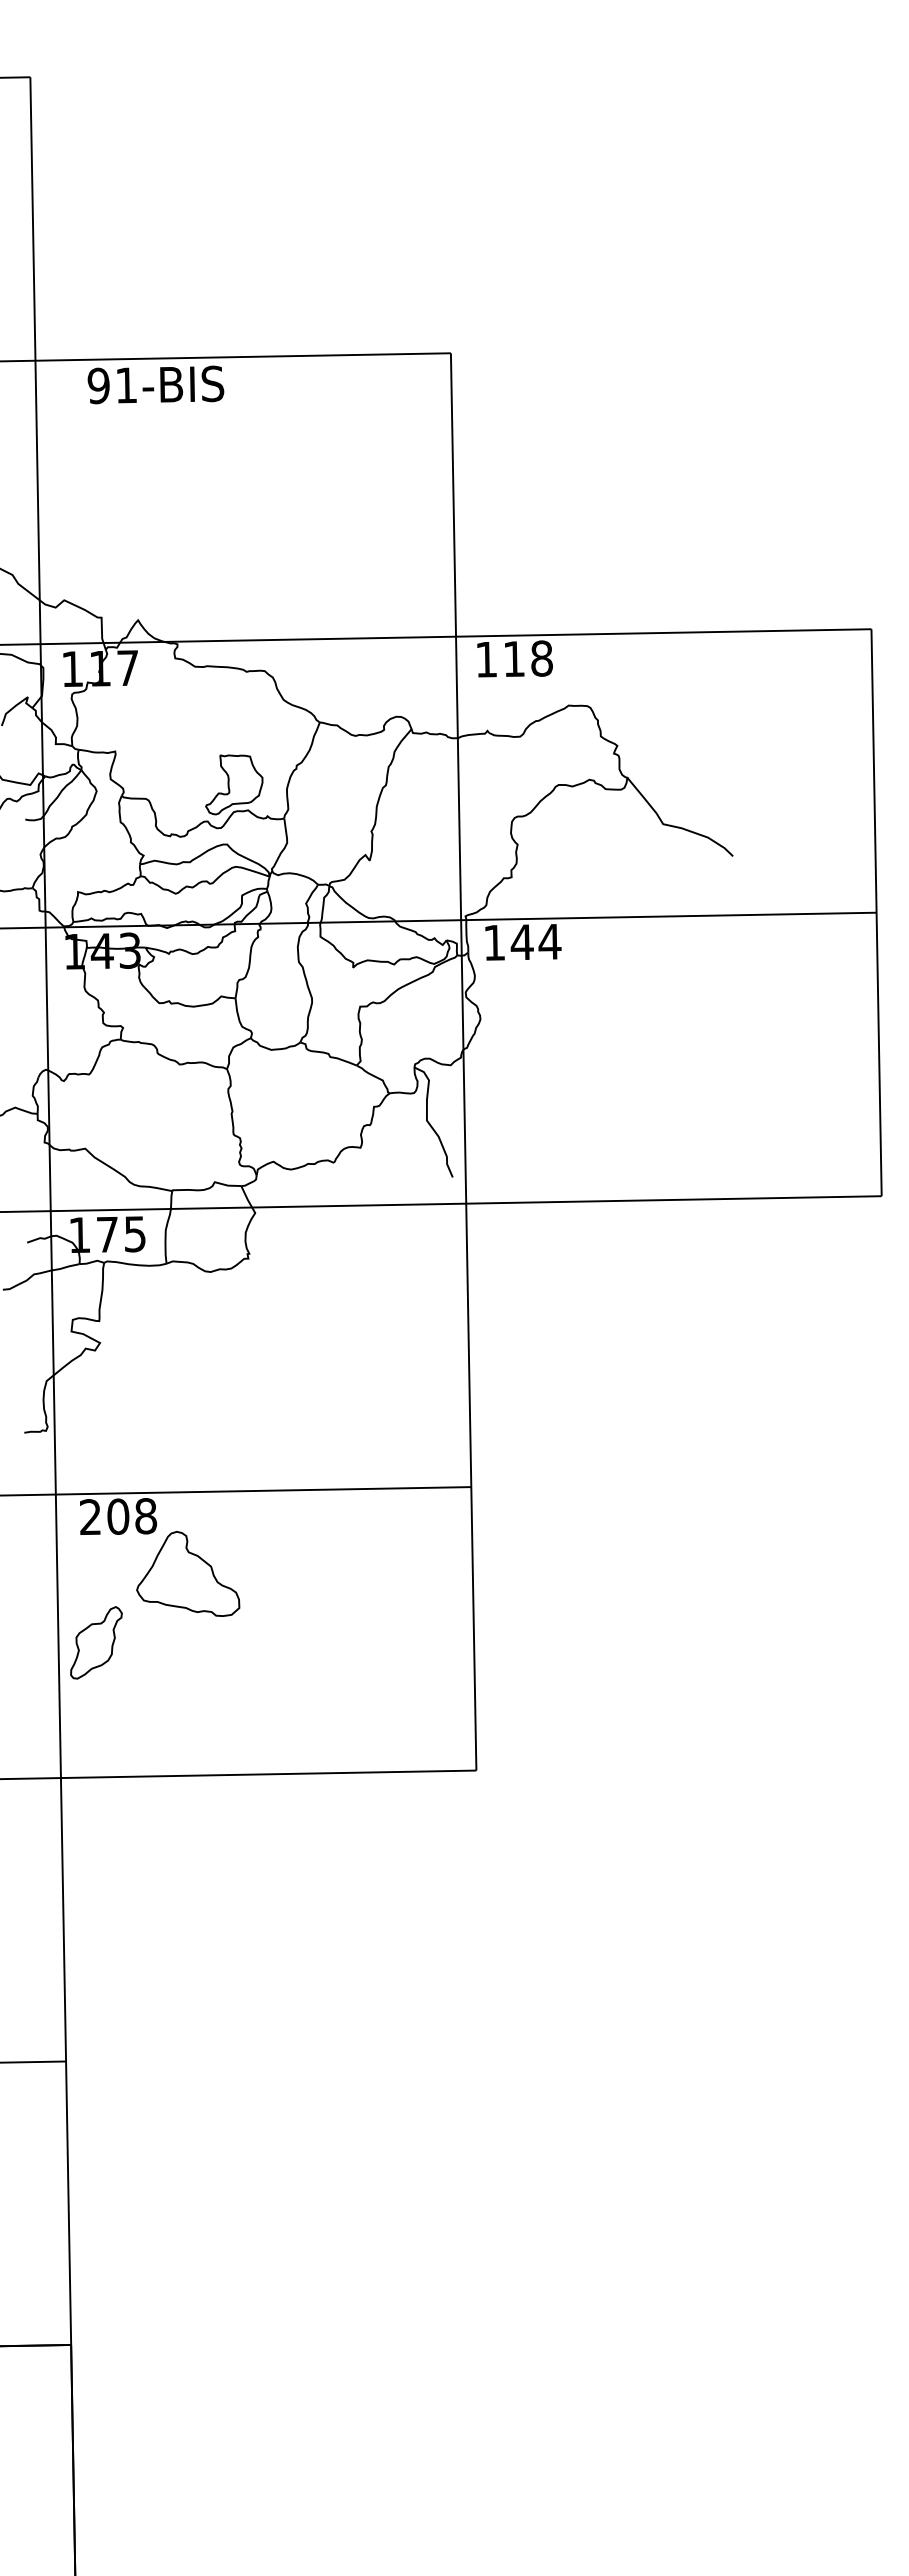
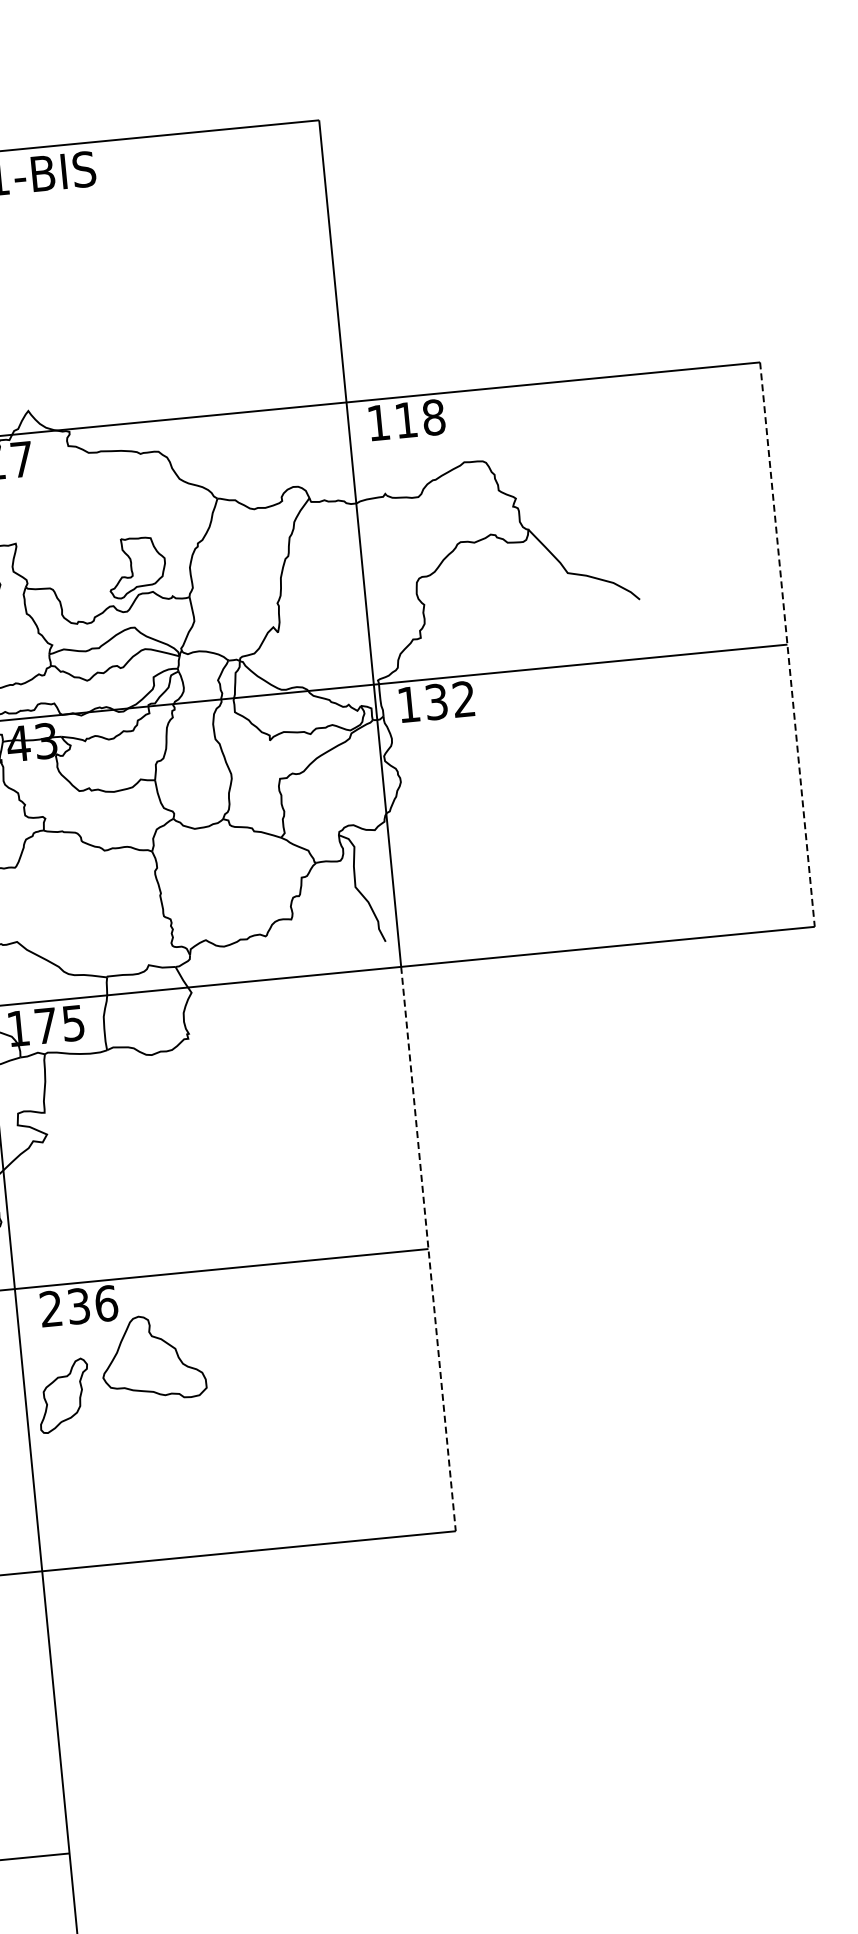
line: (876, 912) -> (787, 644), solid -> dashed
text: (535, 941) -> (449, 700), 144 -> 132
line: (471, 1487) -> (428, 1249), solid -> dashed
text: (132, 1516) -> (93, 1304), 208 -> 236
part: (96, 1642) -> (64, 1395), moved

